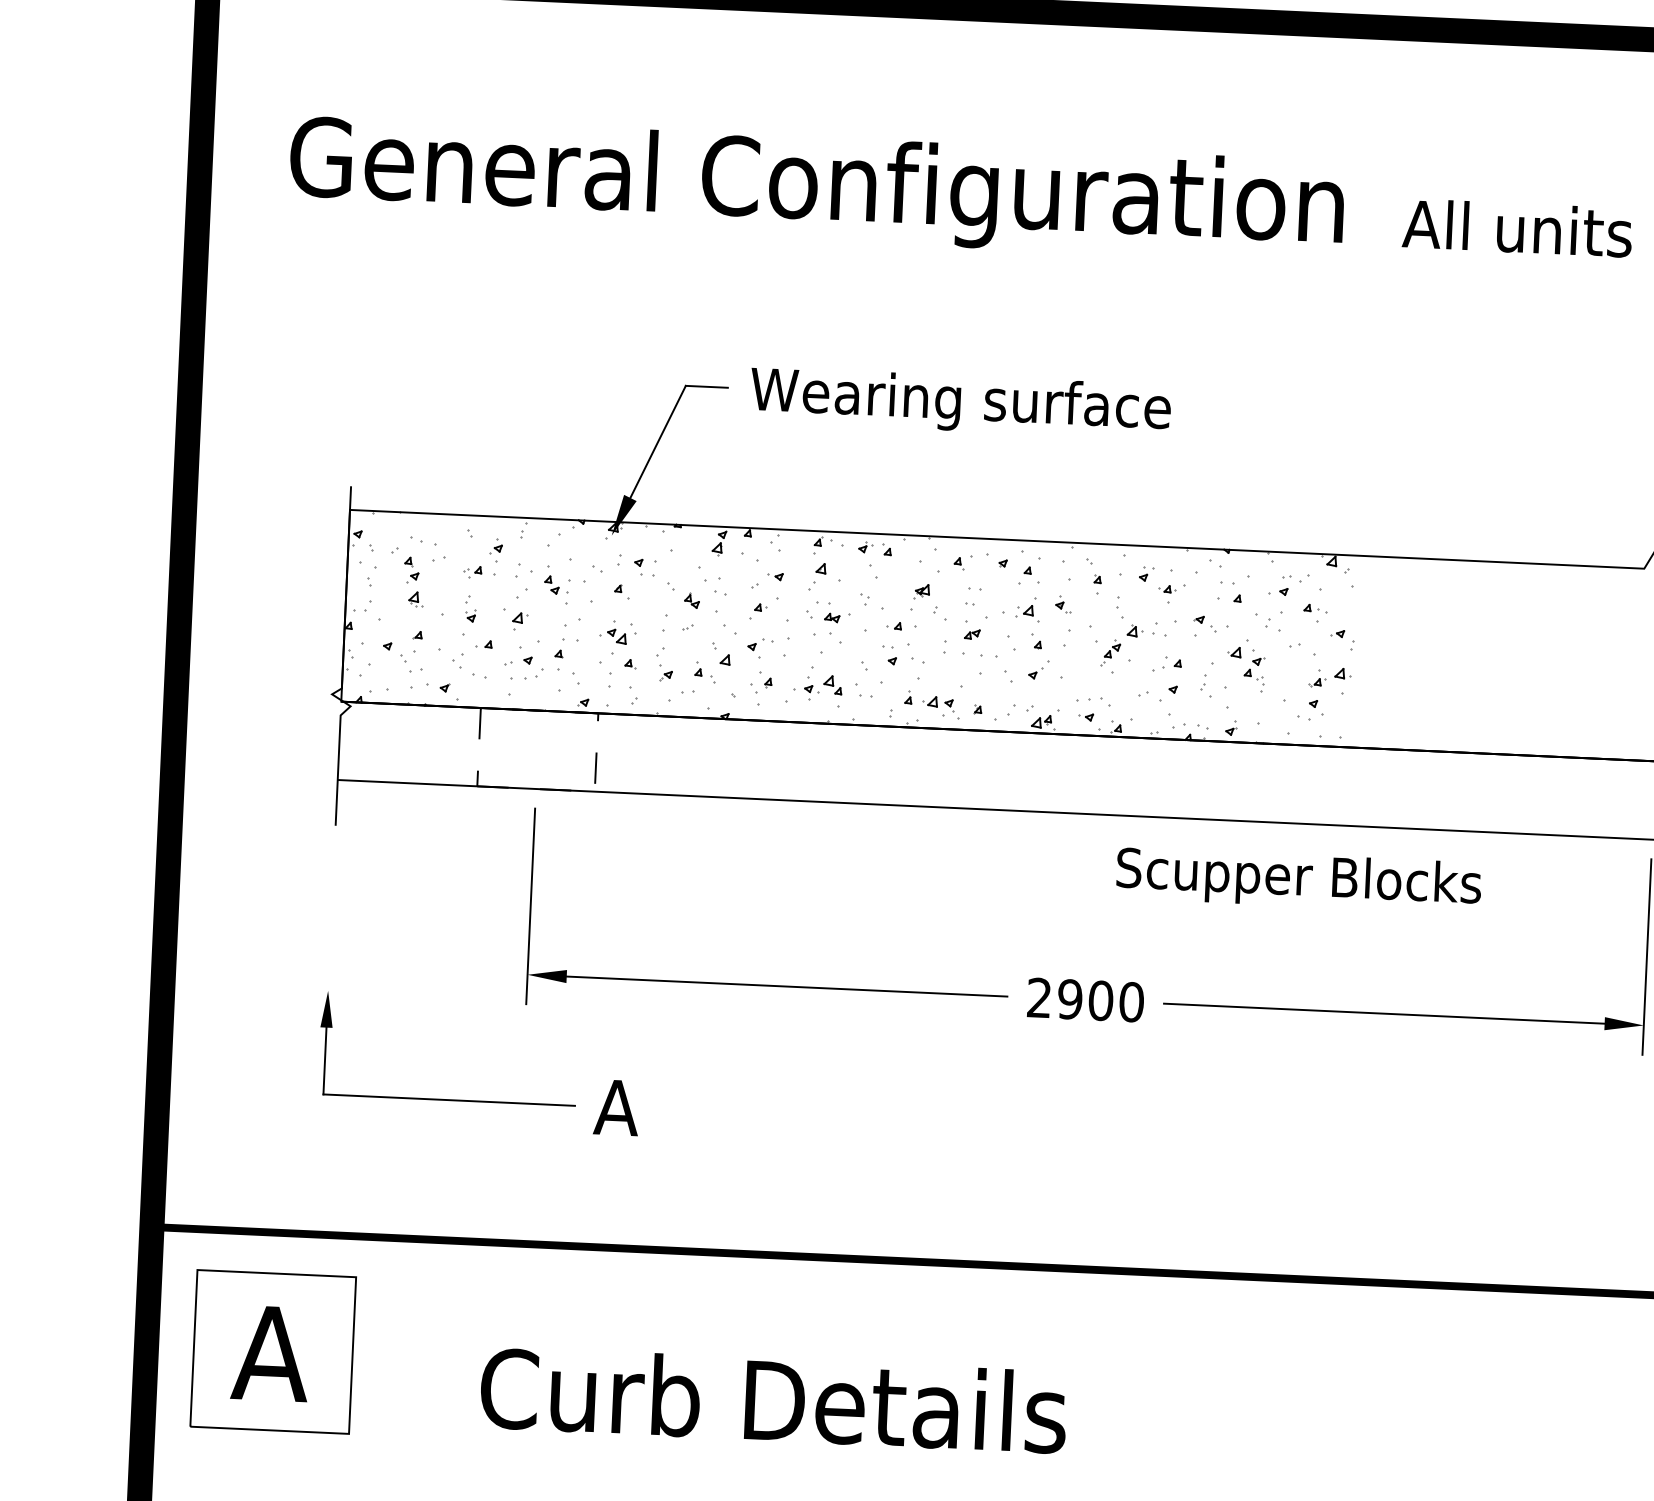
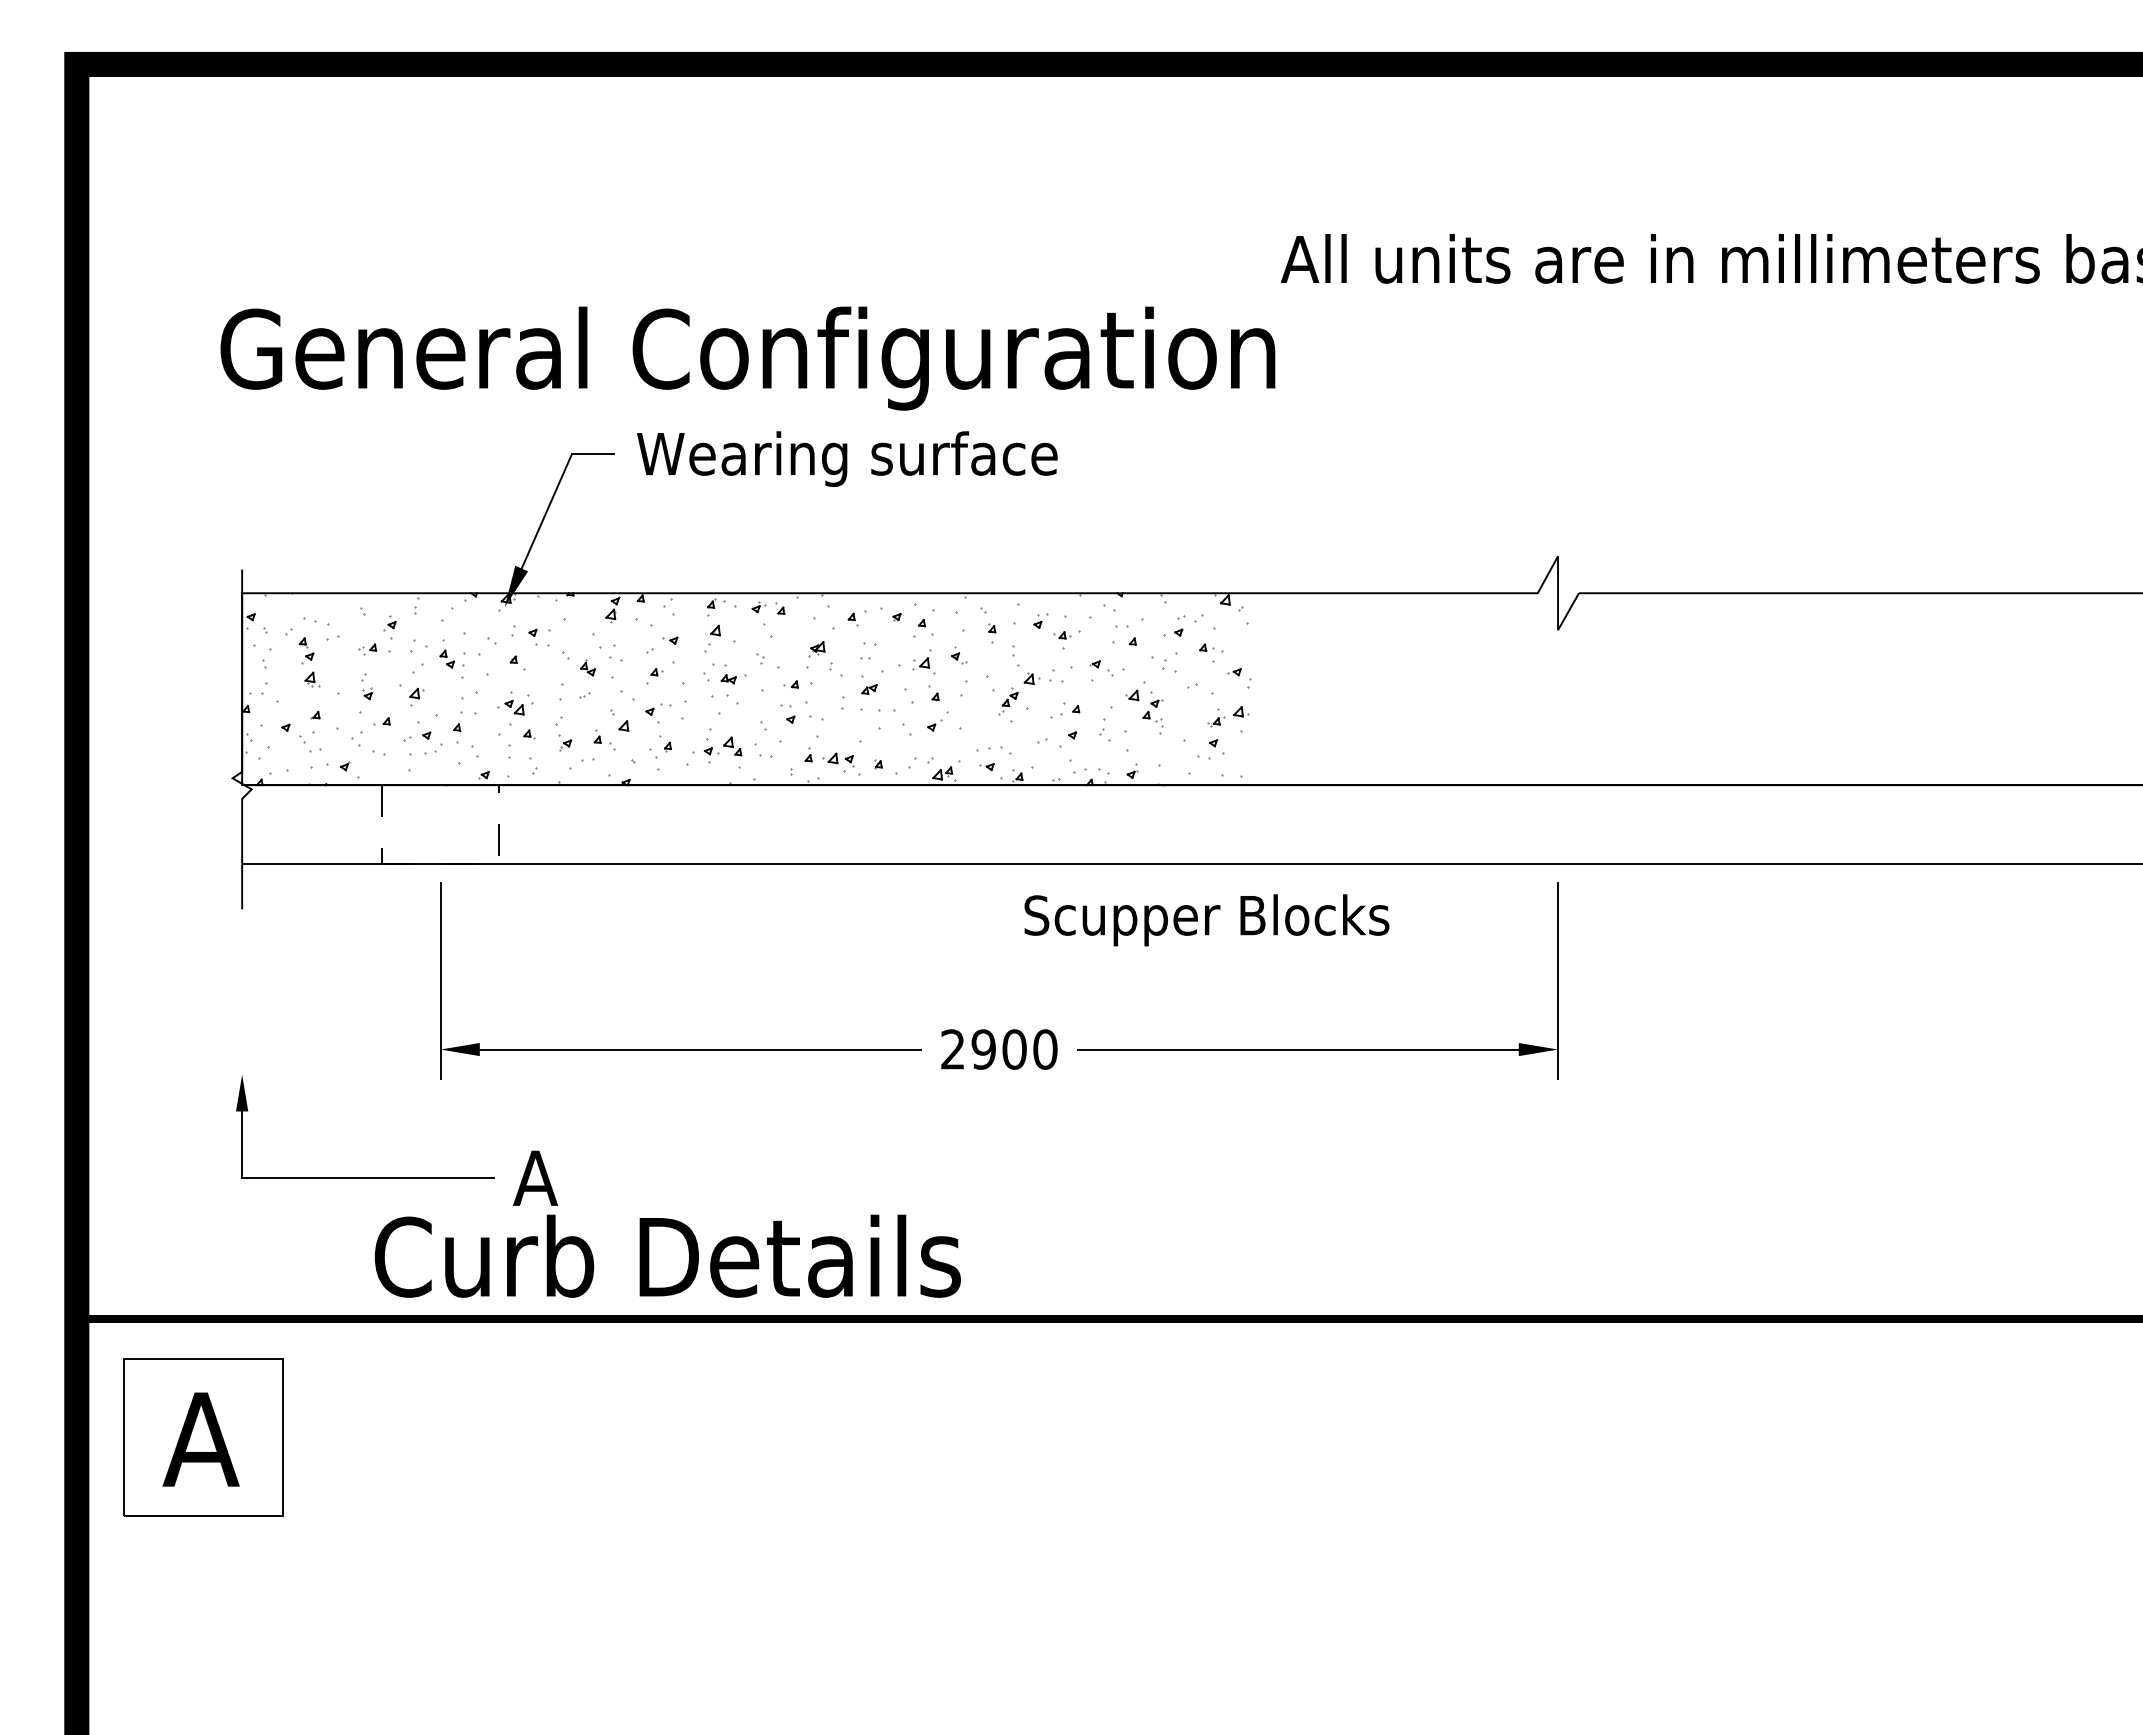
text: (816, 189) -> (747, 358), moved
text: (773, 1399) -> (667, 1255), moved

